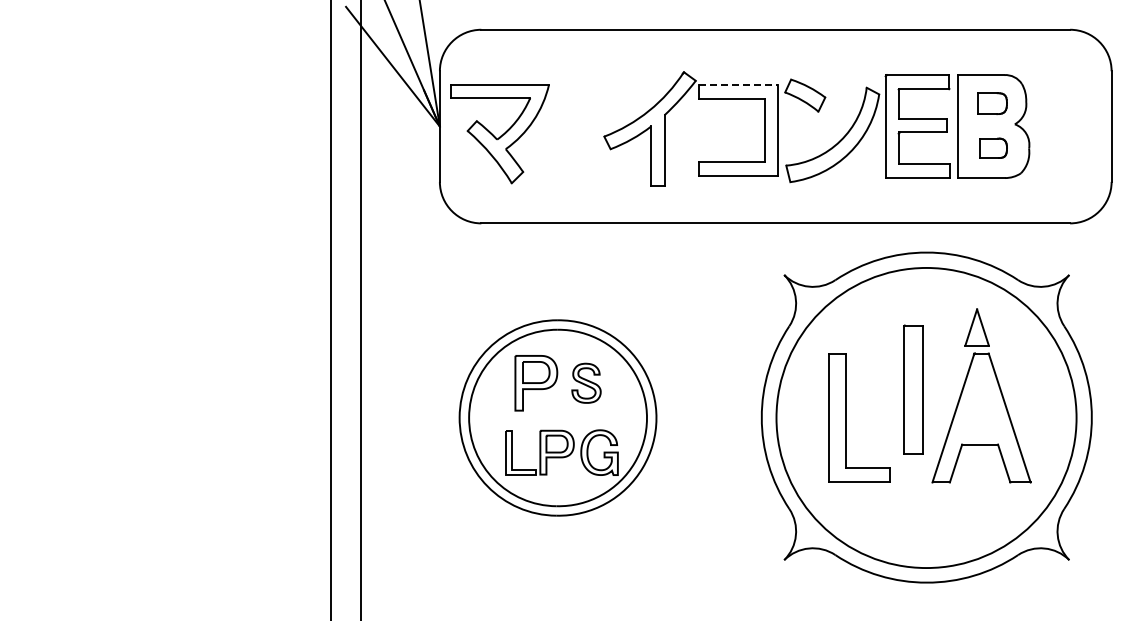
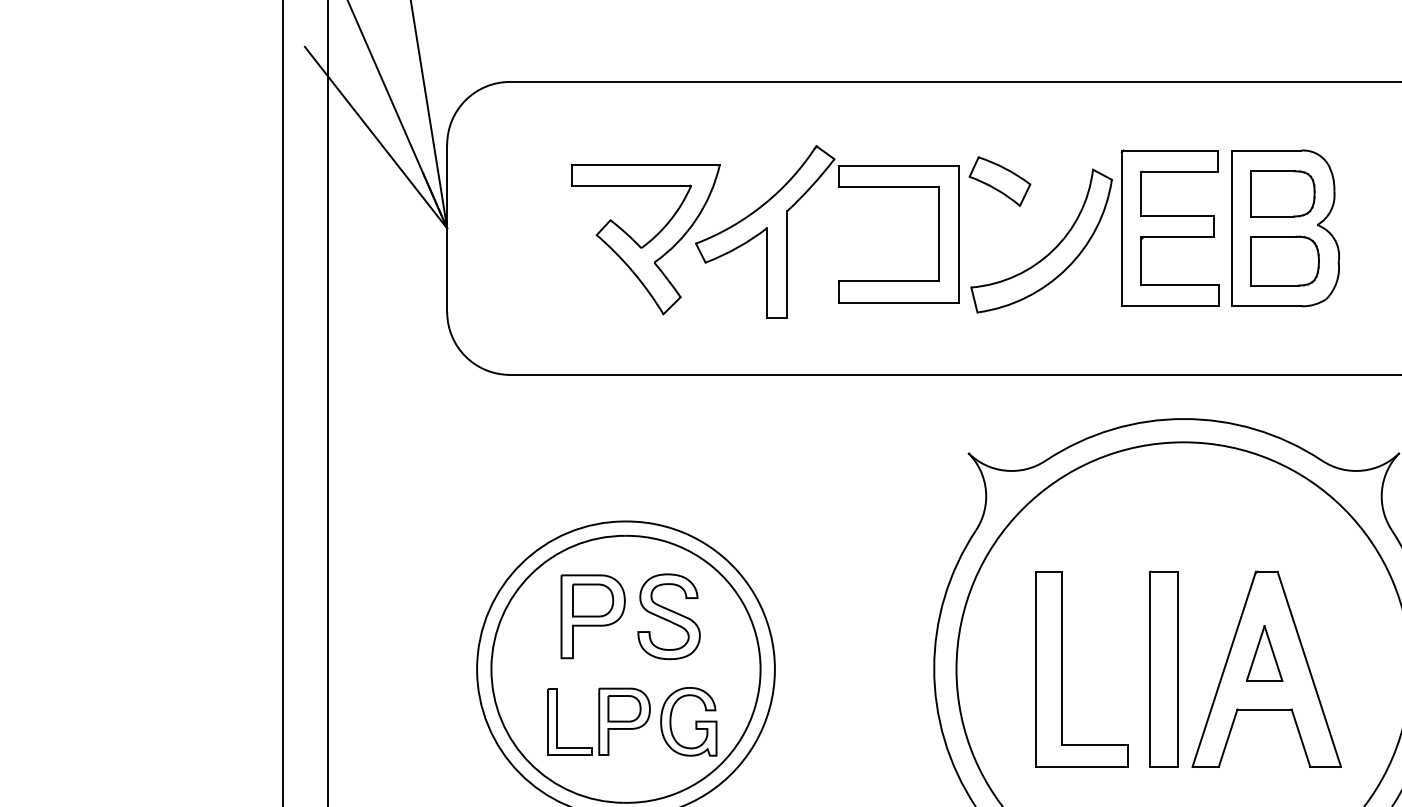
line: (738, 85) -> (899, 166), dashed -> solid
part: (992, 103) -> (1283, 193), size x1.43
part: (499, 134) -> (644, 240), moved
part: (993, 148) -> (1284, 261), size x1.67
part: (976, 327) -> (1263, 653), moved
part: (586, 383) -> (669, 617), size x1.43
part: (913, 389) -> (1163, 668), moved

